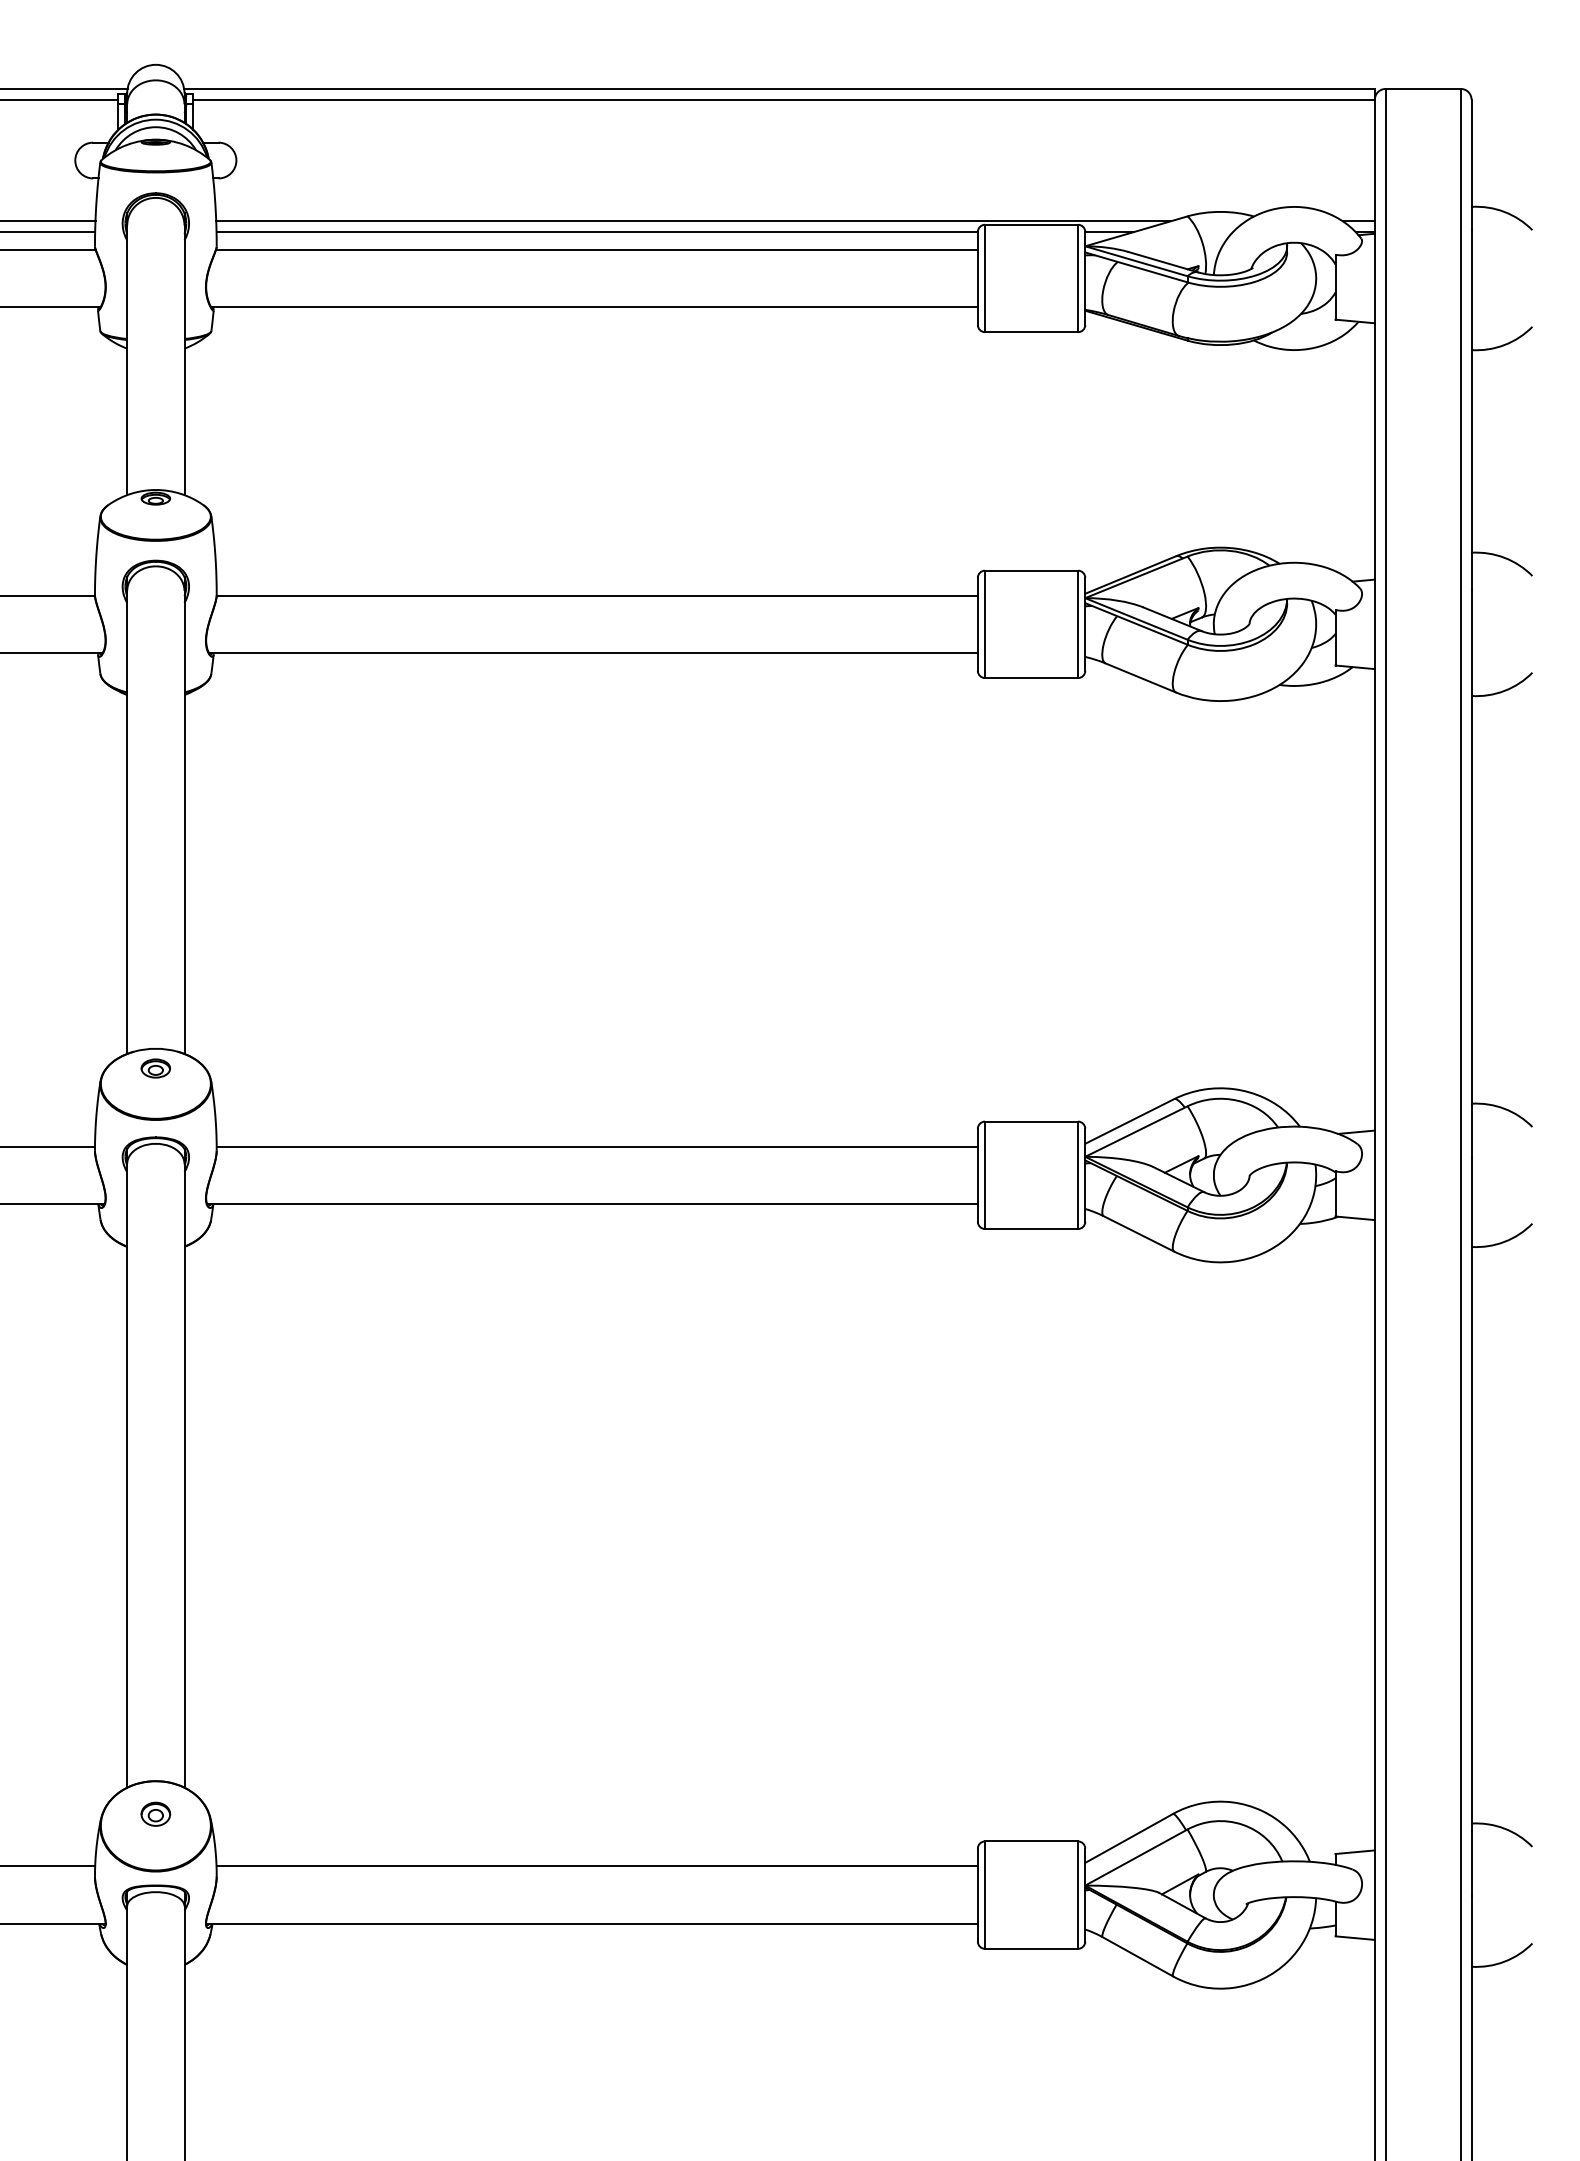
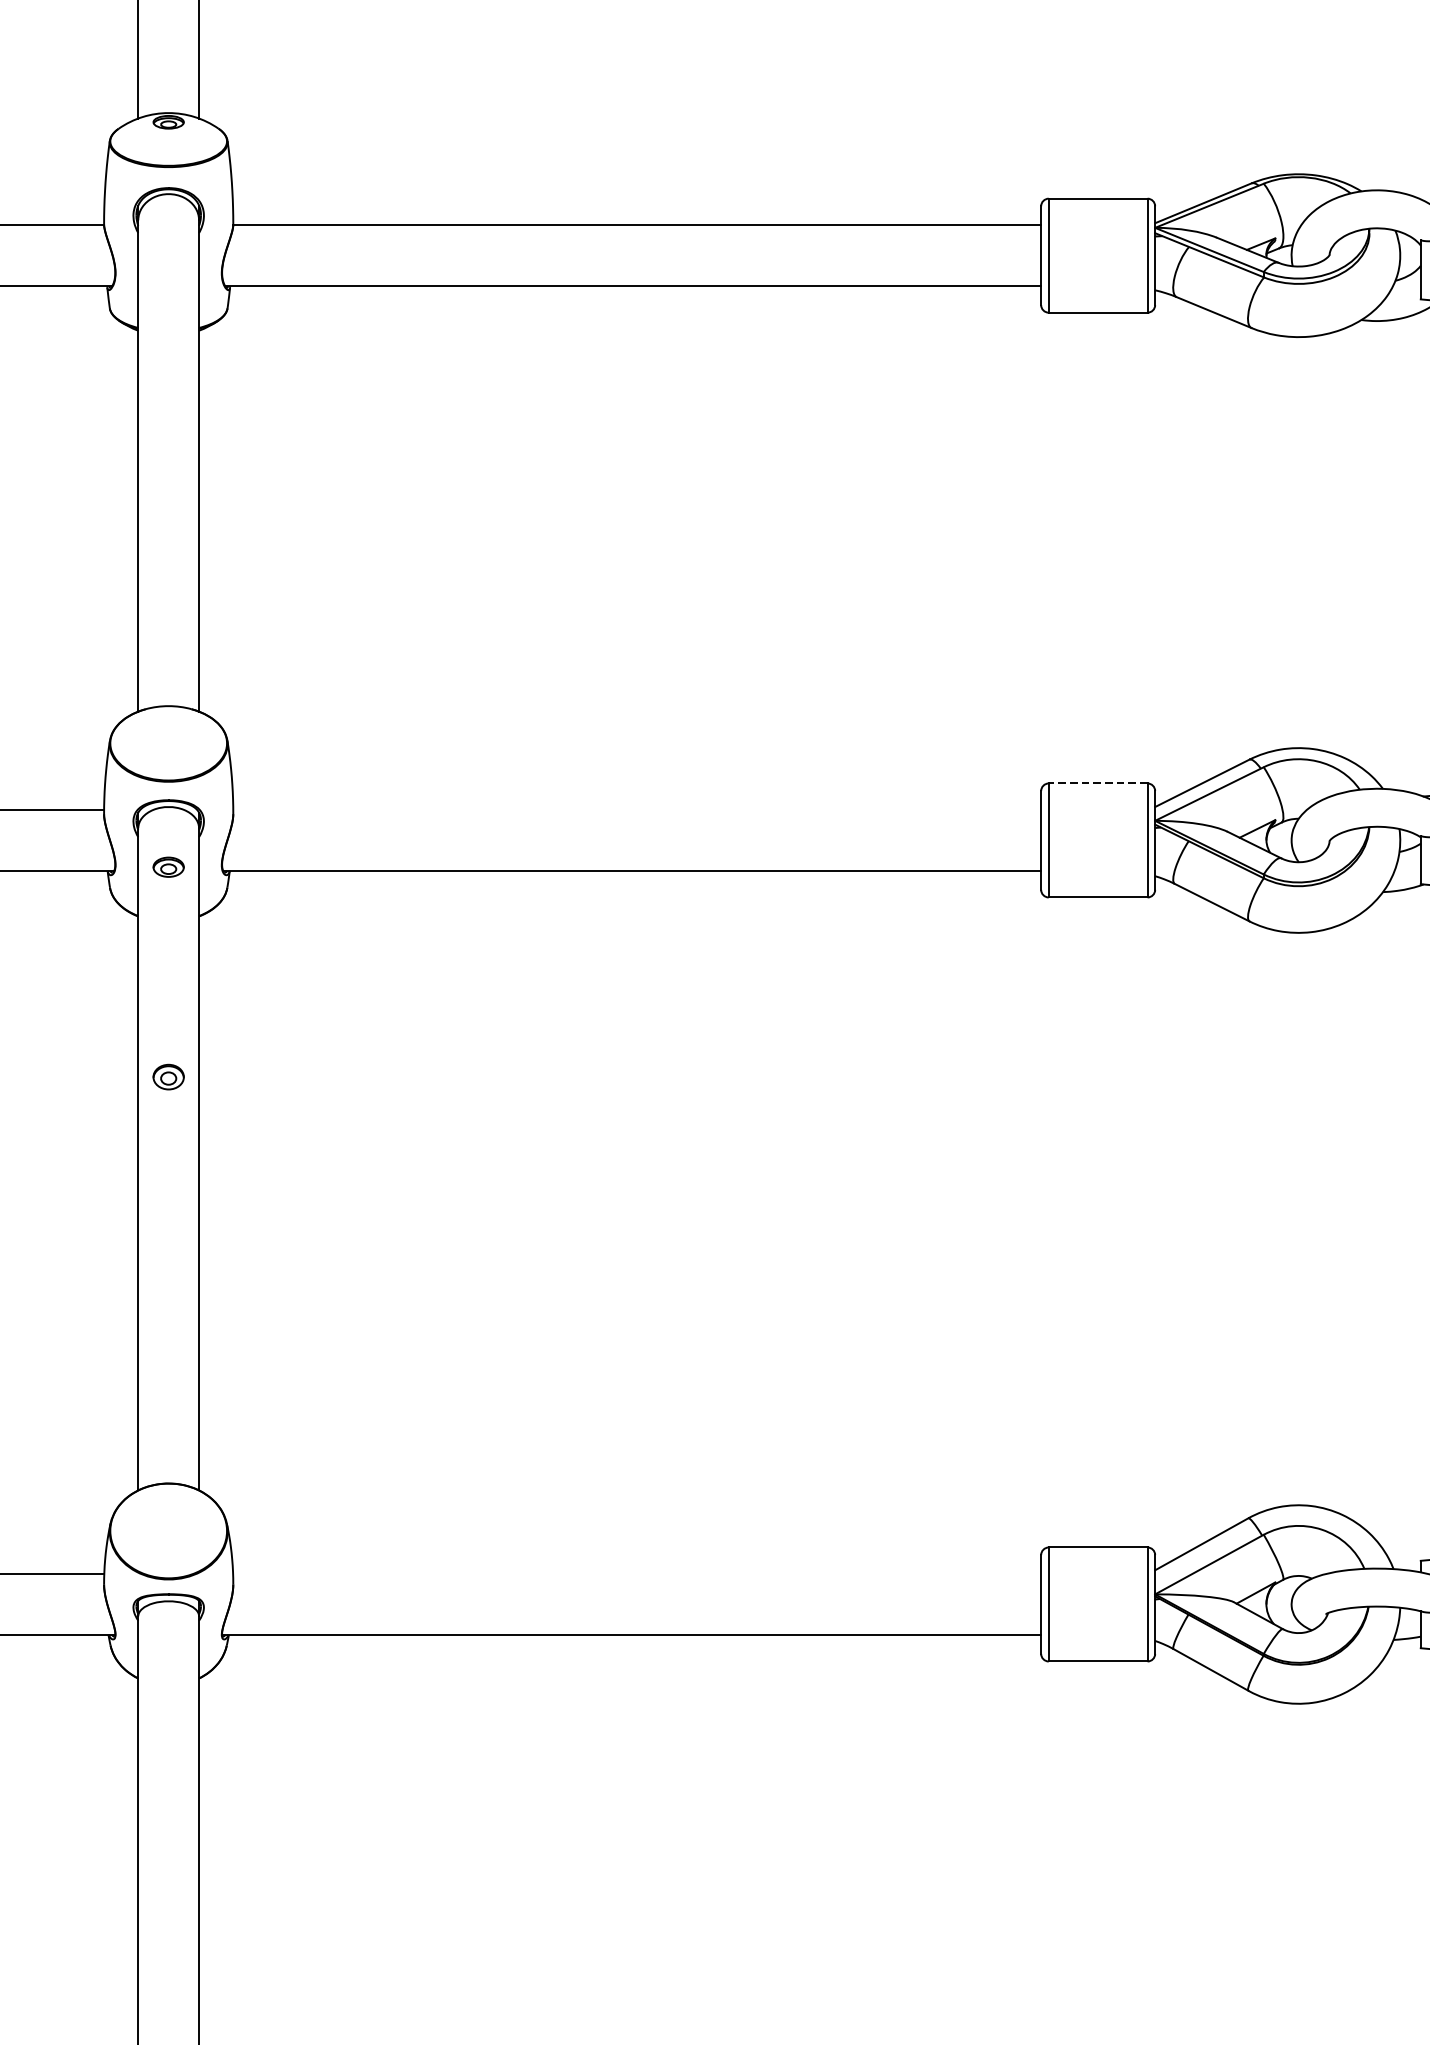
part: (155, 1068) -> (168, 867), moved
line: (1031, 1121) -> (1098, 783), solid -> dashed
line: (596, 1146) -> (636, 809), removed
part: (155, 1813) -> (168, 1076), moved
line: (596, 1866) -> (636, 1574), removed

